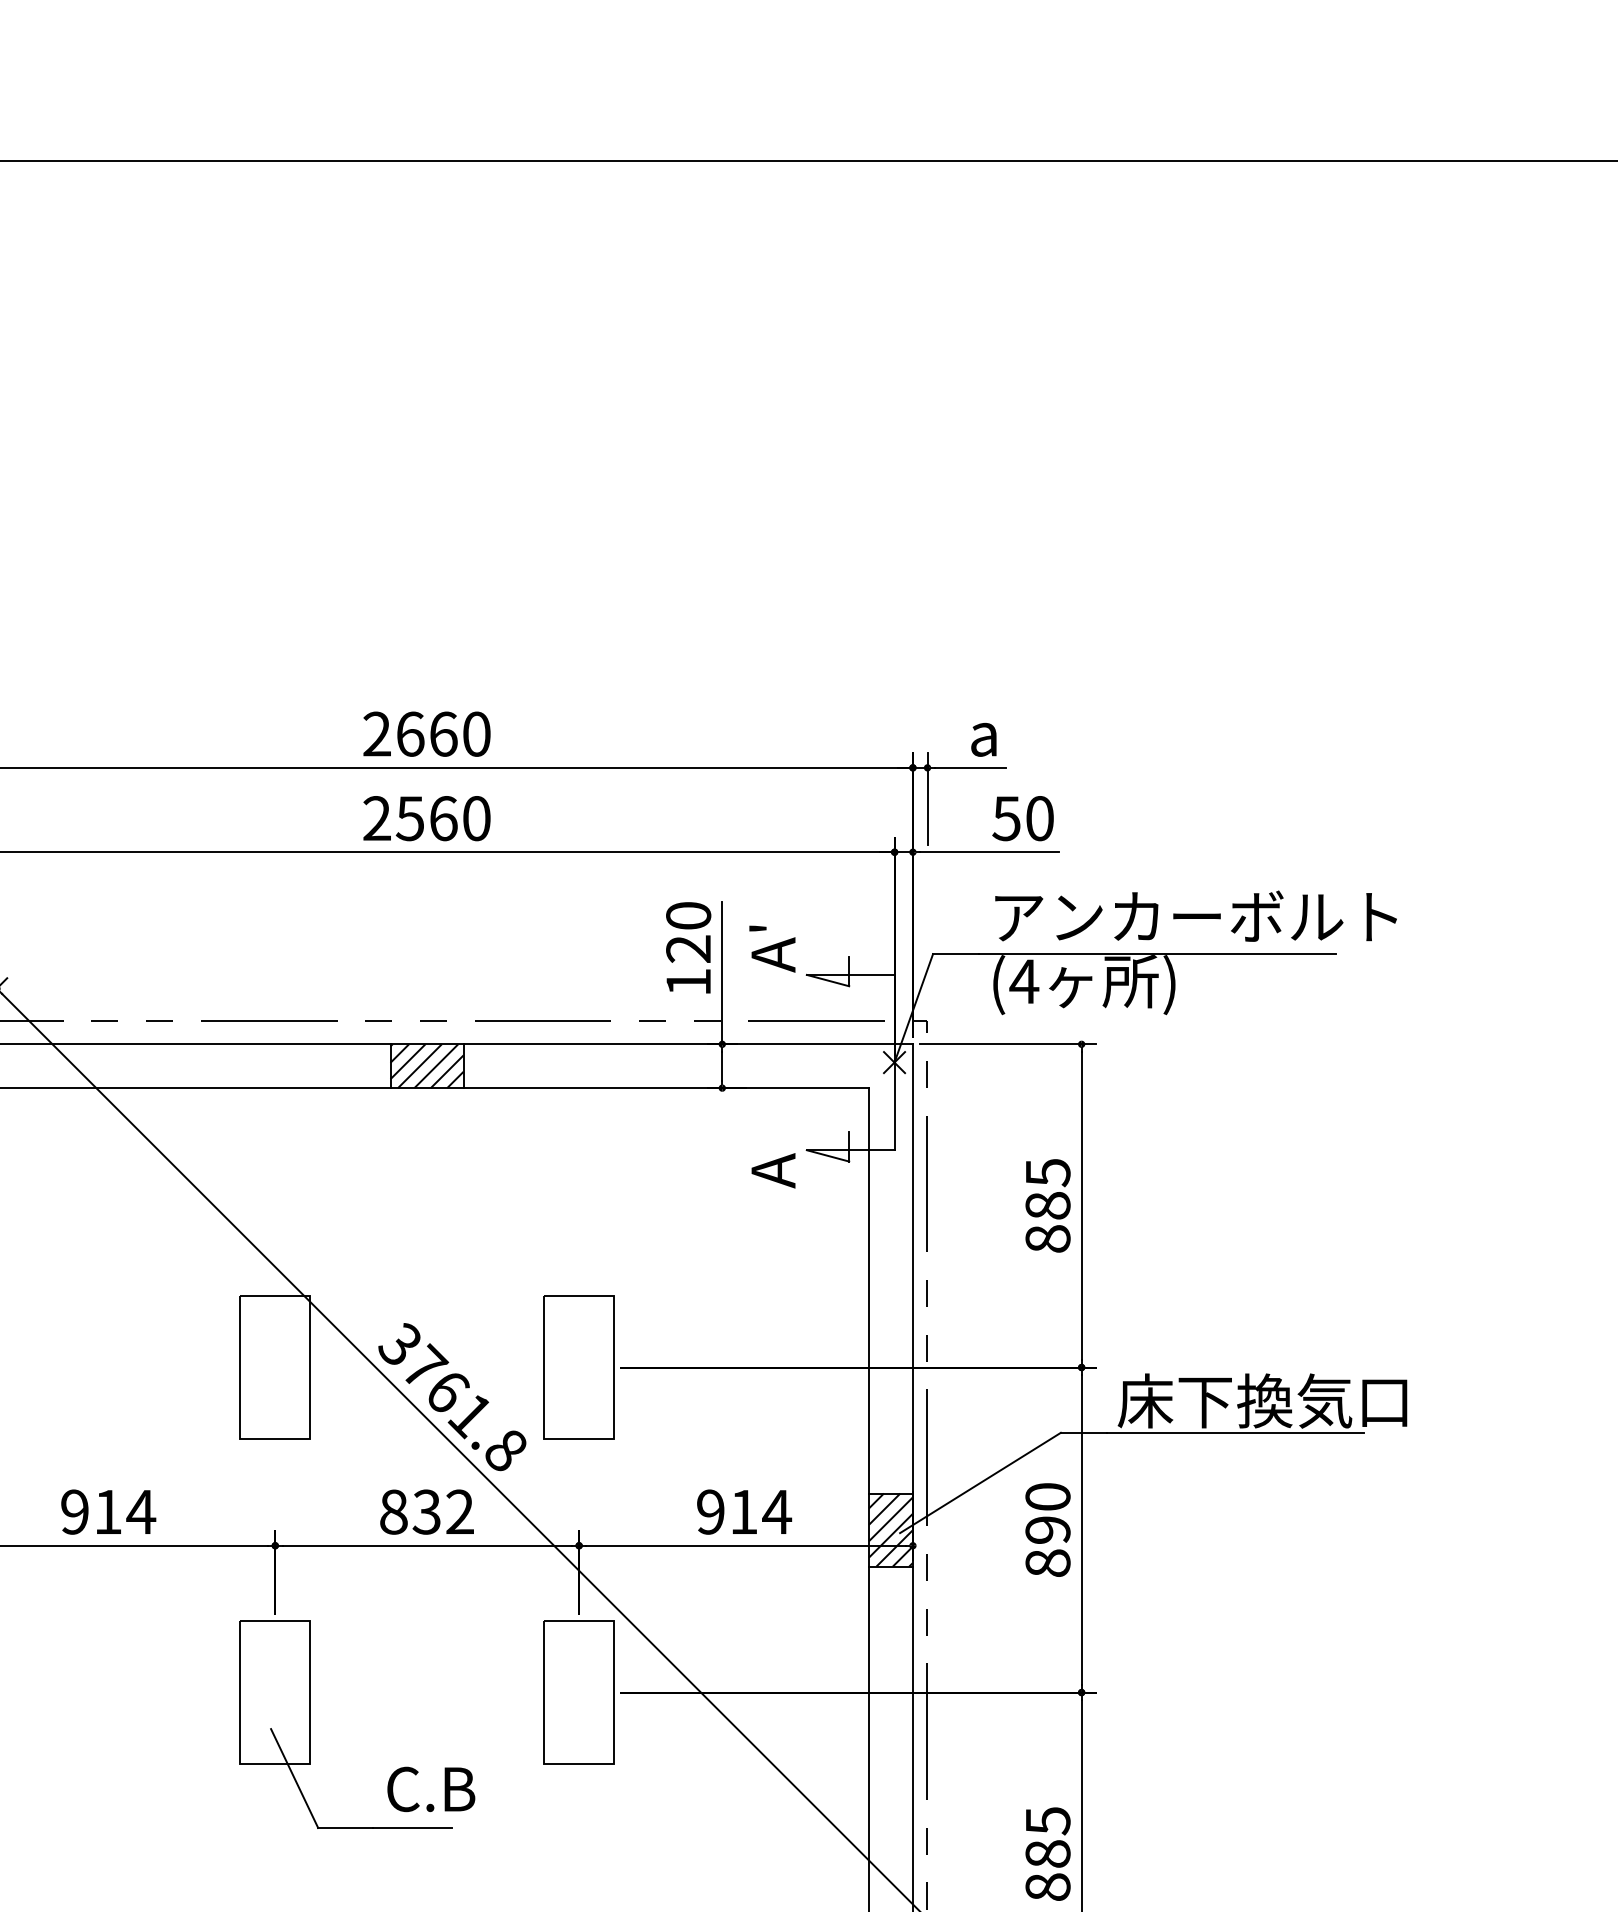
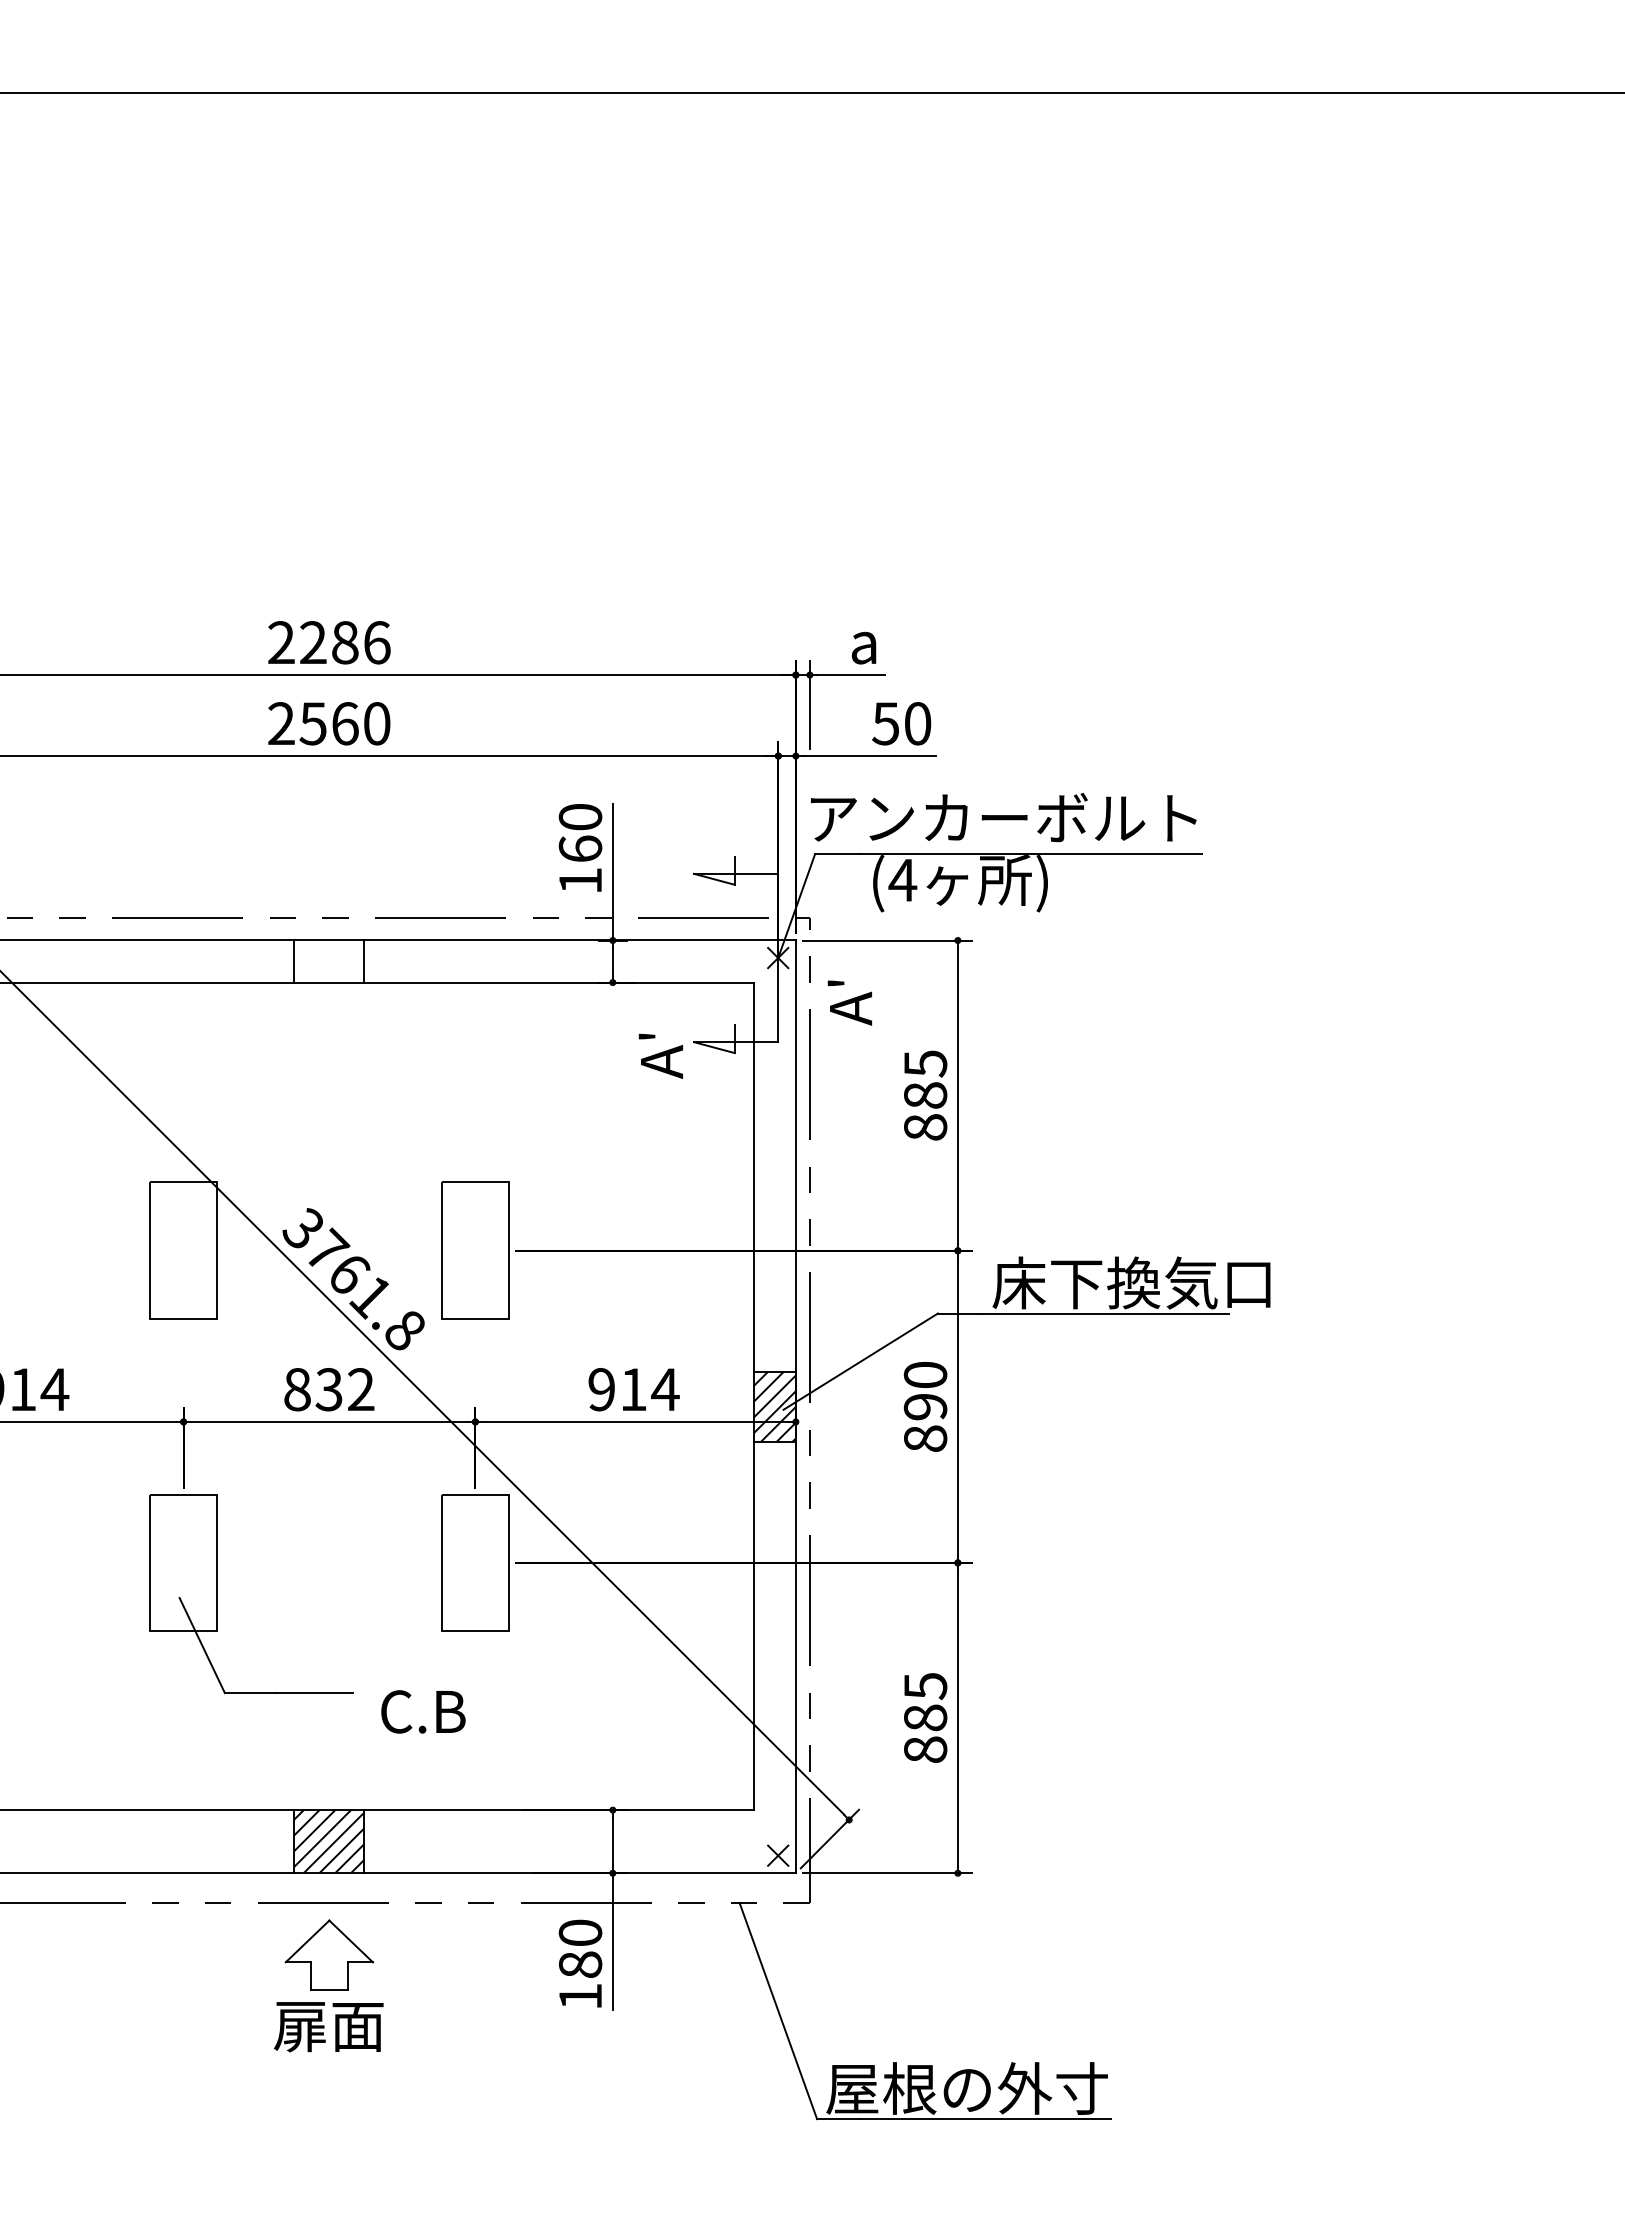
text: (443, 733) -> (345, 642), 2660 -> 2286
text: (1195, 916) -> (1003, 817), moved
text: (688, 948) -> (580, 848), 120 -> 160
text: (771, 948) -> (849, 1002), moved
hatch: (427, 1066) -> (329, 961), removed
text: (757, 1144) -> (646, 1036), A -> A'
text: (431, 1788) -> (423, 1711), moved

